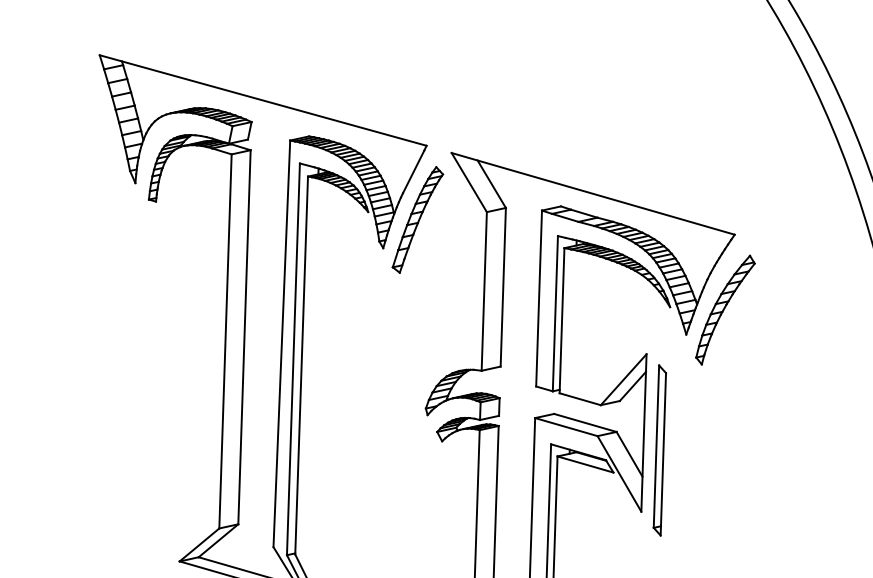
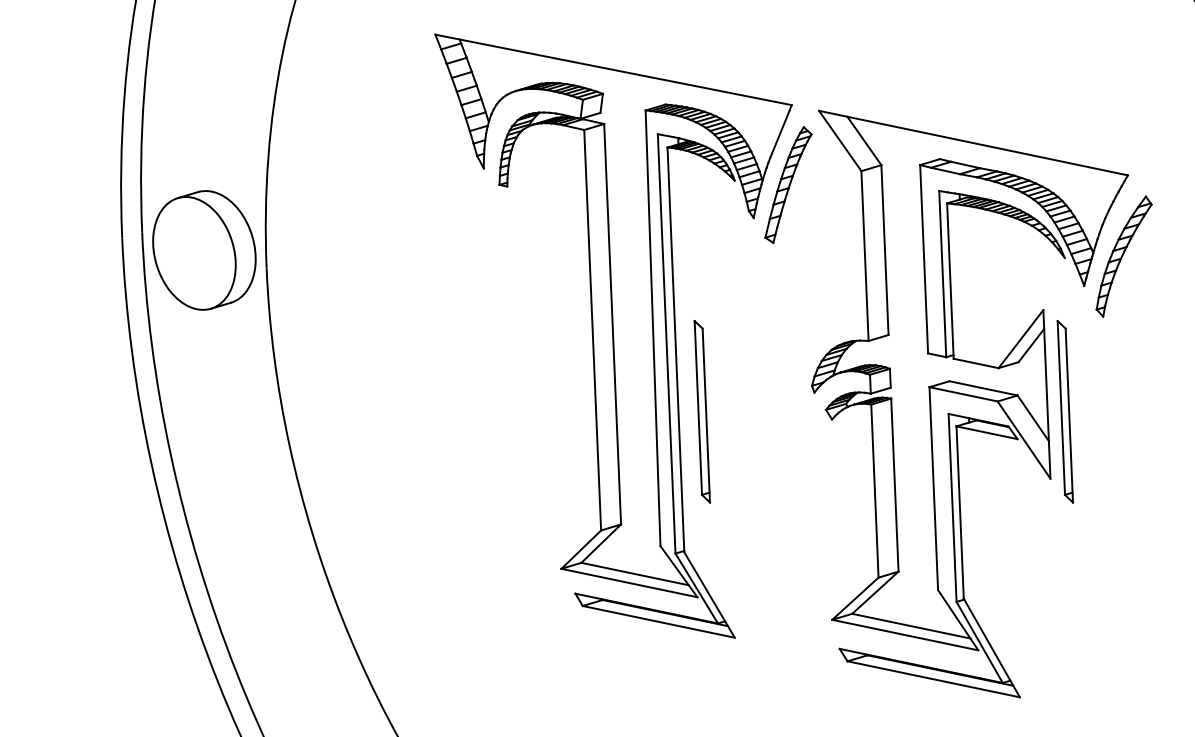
part: (322, 424) -> (702, 411), added

